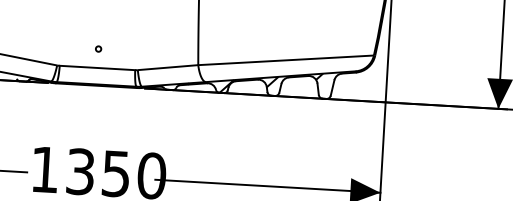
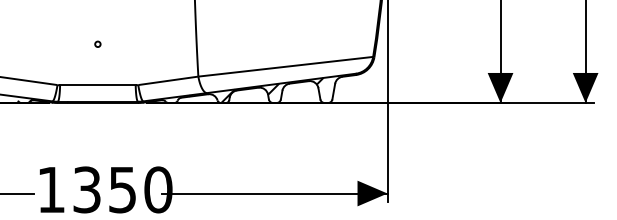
part: (98, 48) -> (97, 43), moved

